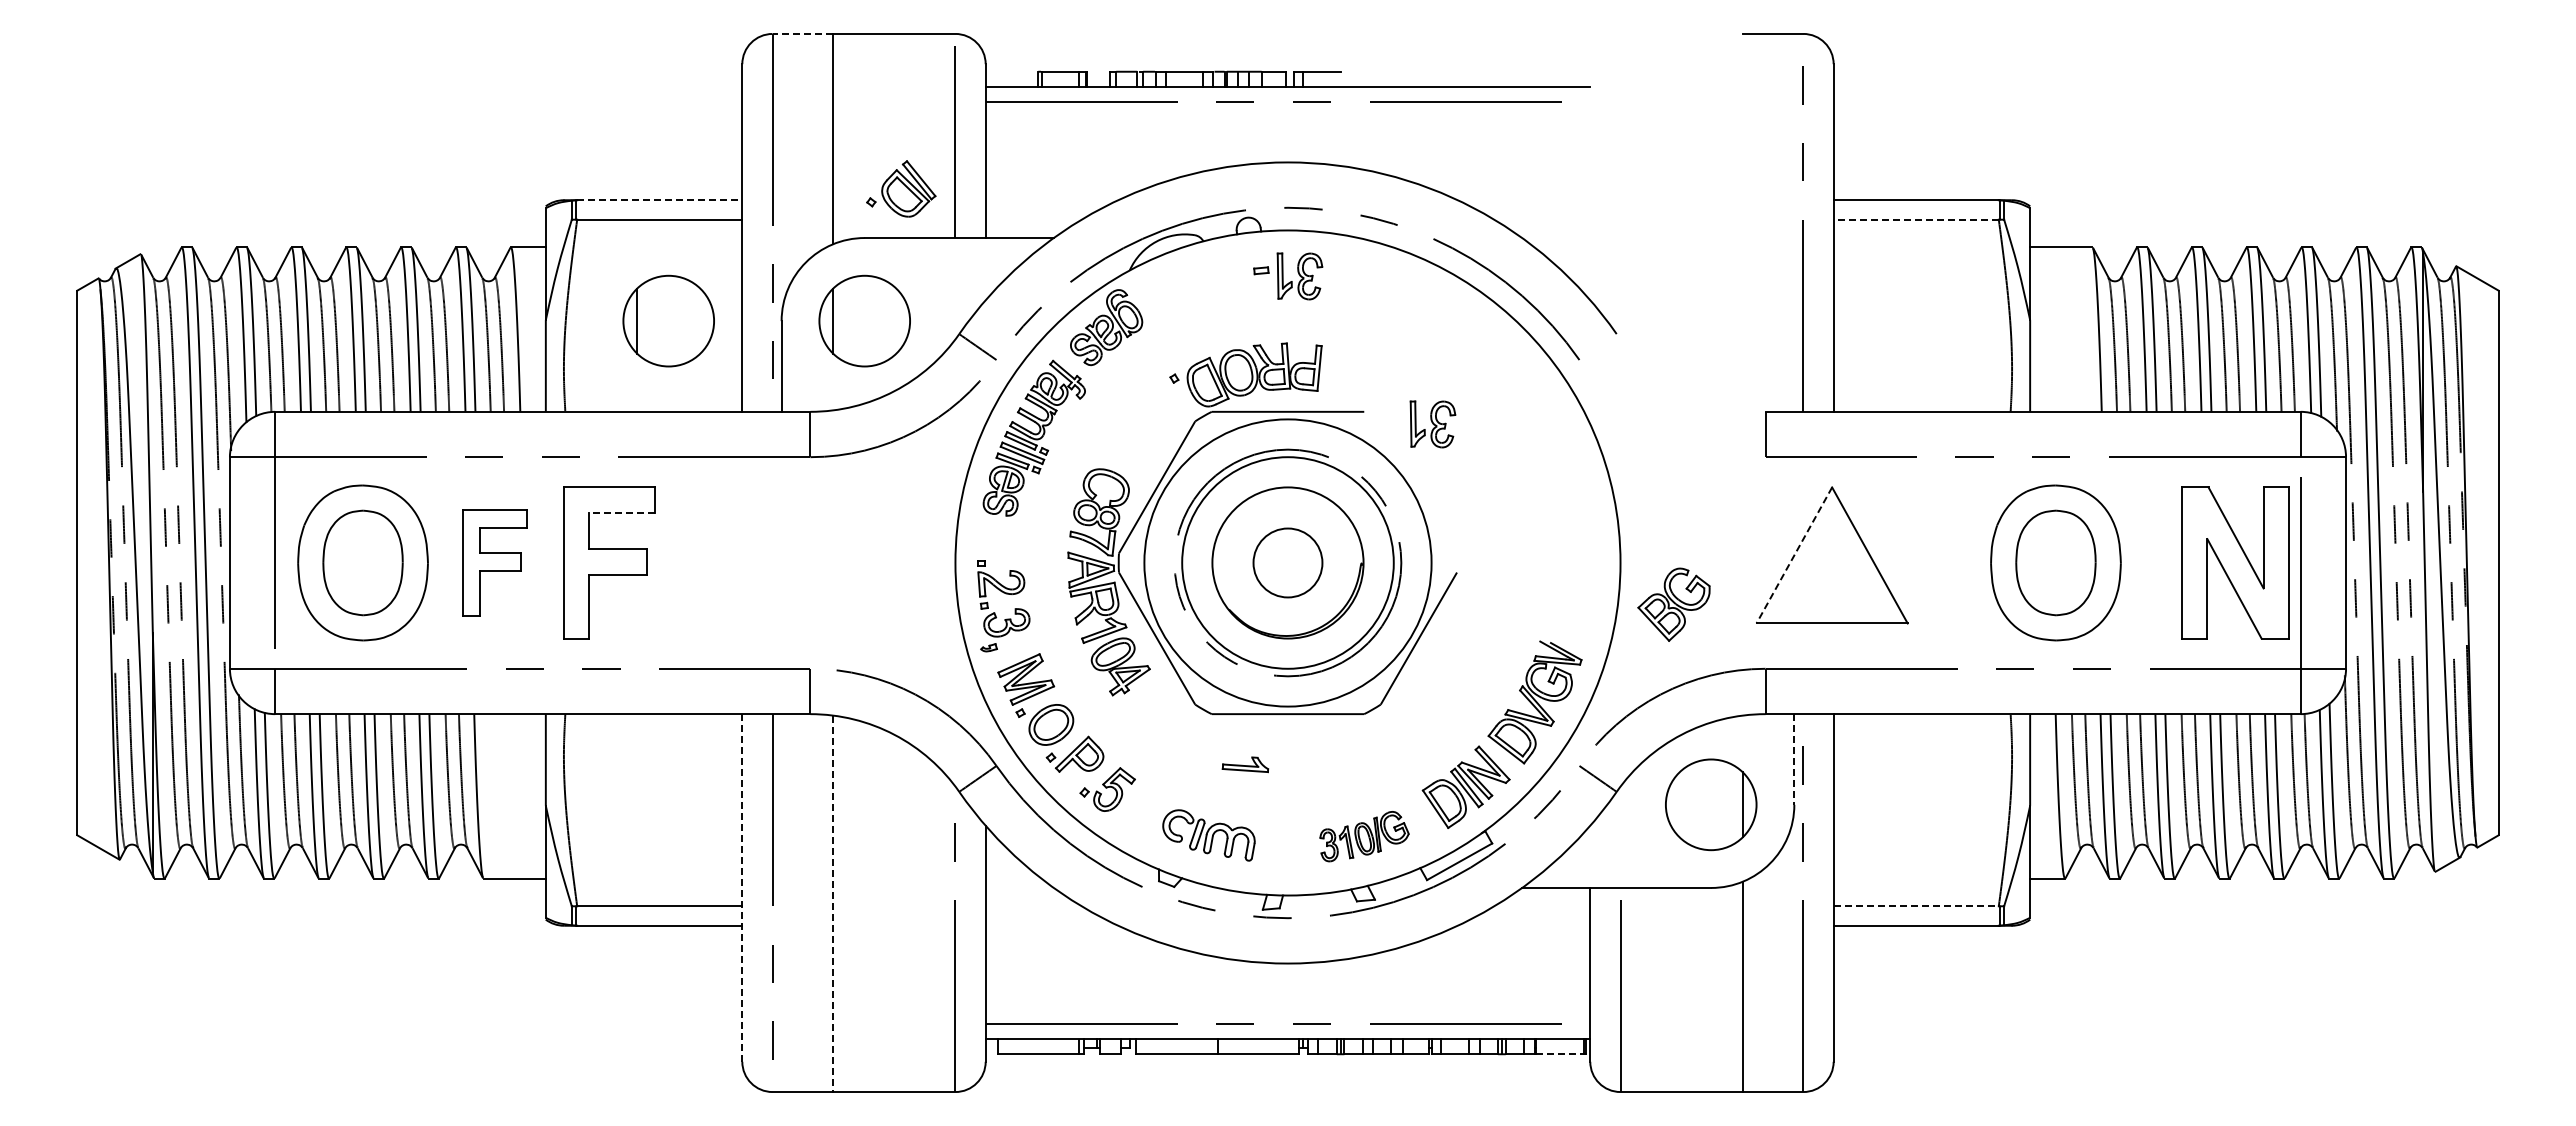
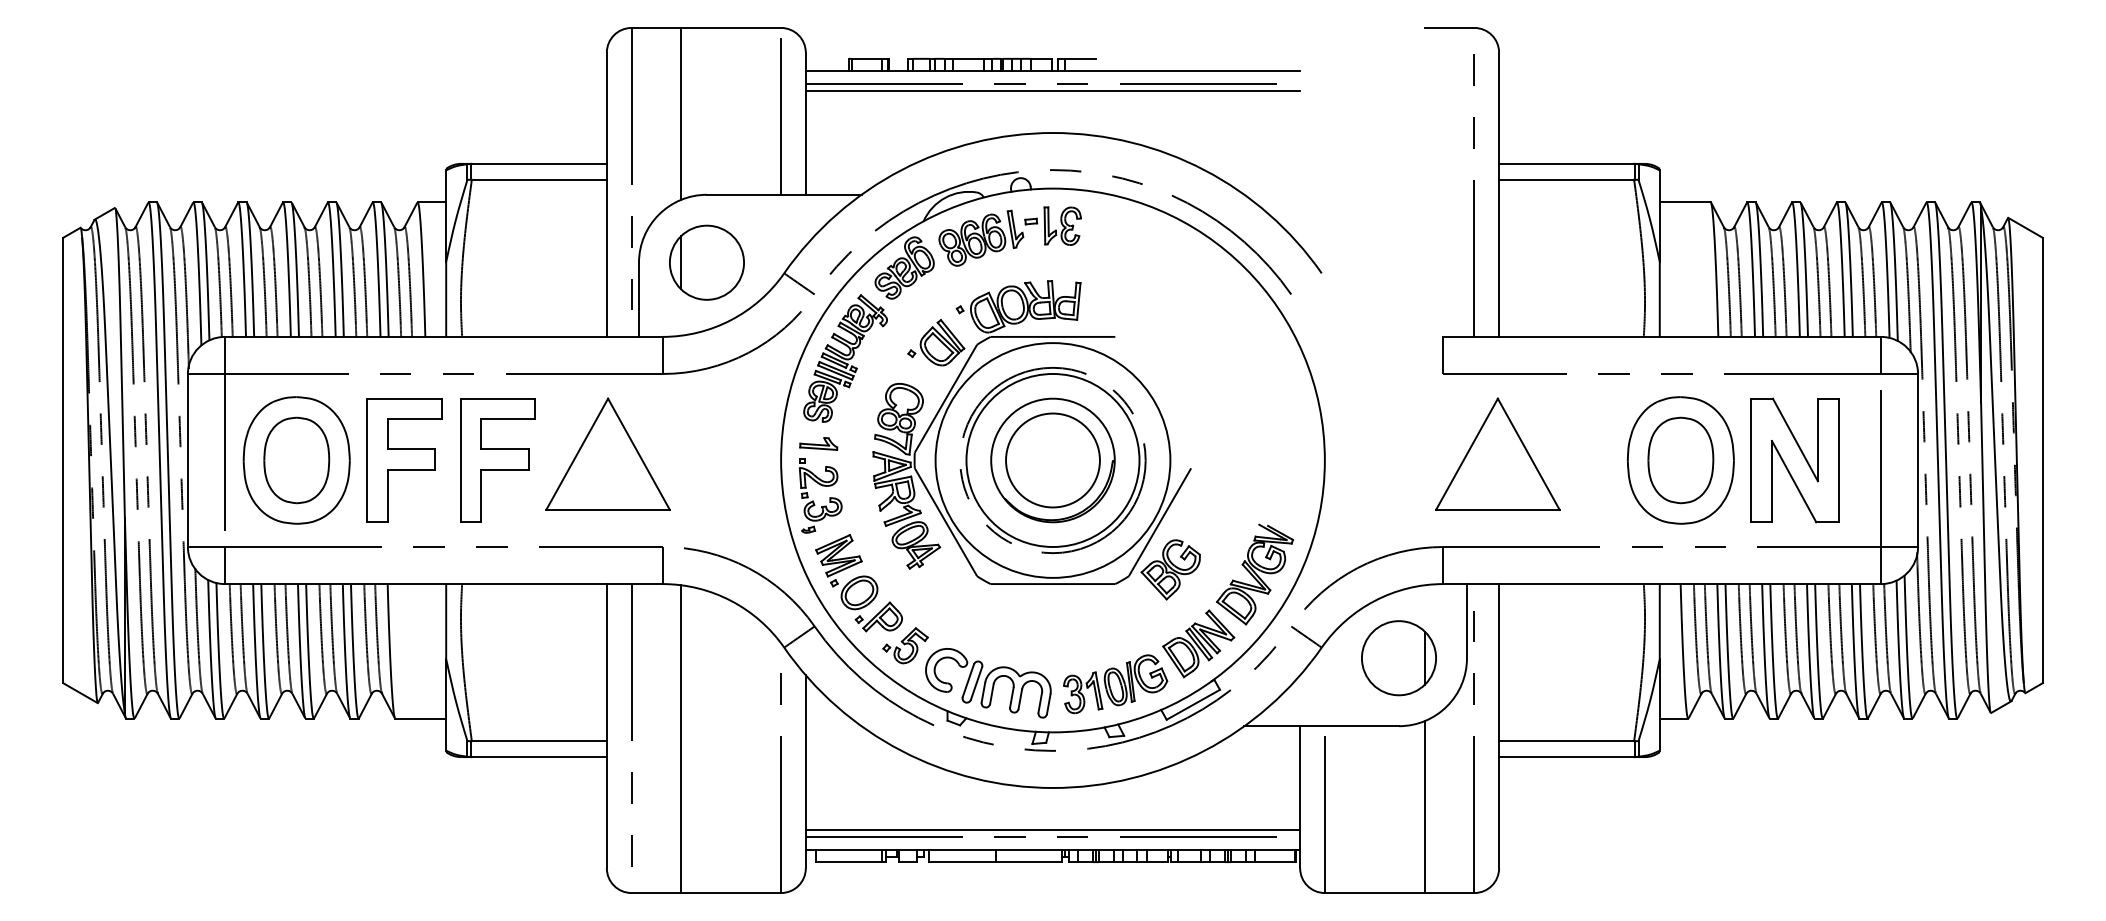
line: (802, 33) -> (656, 27), dashed -> solid
line: (1287, 111) -> (1052, 91), added
part: (901, 188) -> (936, 342), moved
line: (659, 200) -> (539, 164), dashed -> solid
line: (1916, 219) -> (1566, 179), dashed -> solid
part: (1200, 290) -> (981, 237), added
part: (668, 320) -> (546, 262), removed
part: (1432, 424) -> (1171, 347), removed
line: (621, 512) -> (508, 419), dashed -> solid
part: (743, 555) -> (607, 454), added
line: (1794, 555) -> (1467, 454), dashed -> solid
part: (494, 562) -> (404, 460), size x1.43
circle: (1287, 562) -> (1052, 460), size x1.67
part: (2235, 562) -> (1794, 460), moved
part: (1673, 604) -> (1170, 569), moved
line: (1794, 759) -> (1467, 621), dashed -> solid
part: (1245, 764) -> (818, 443), moved
part: (1208, 835) -> (988, 683), size x1.67
part: (1364, 836) -> (1115, 684), size x1.43
line: (742, 887) -> (606, 725), dashed -> solid
line: (833, 904) -> (681, 739), dashed -> solid
line: (1916, 906) -> (1566, 741), dashed -> solid
line: (1287, 1014) -> (1052, 829), added
line: (1560, 1054) -> (1275, 862), dashed -> solid

